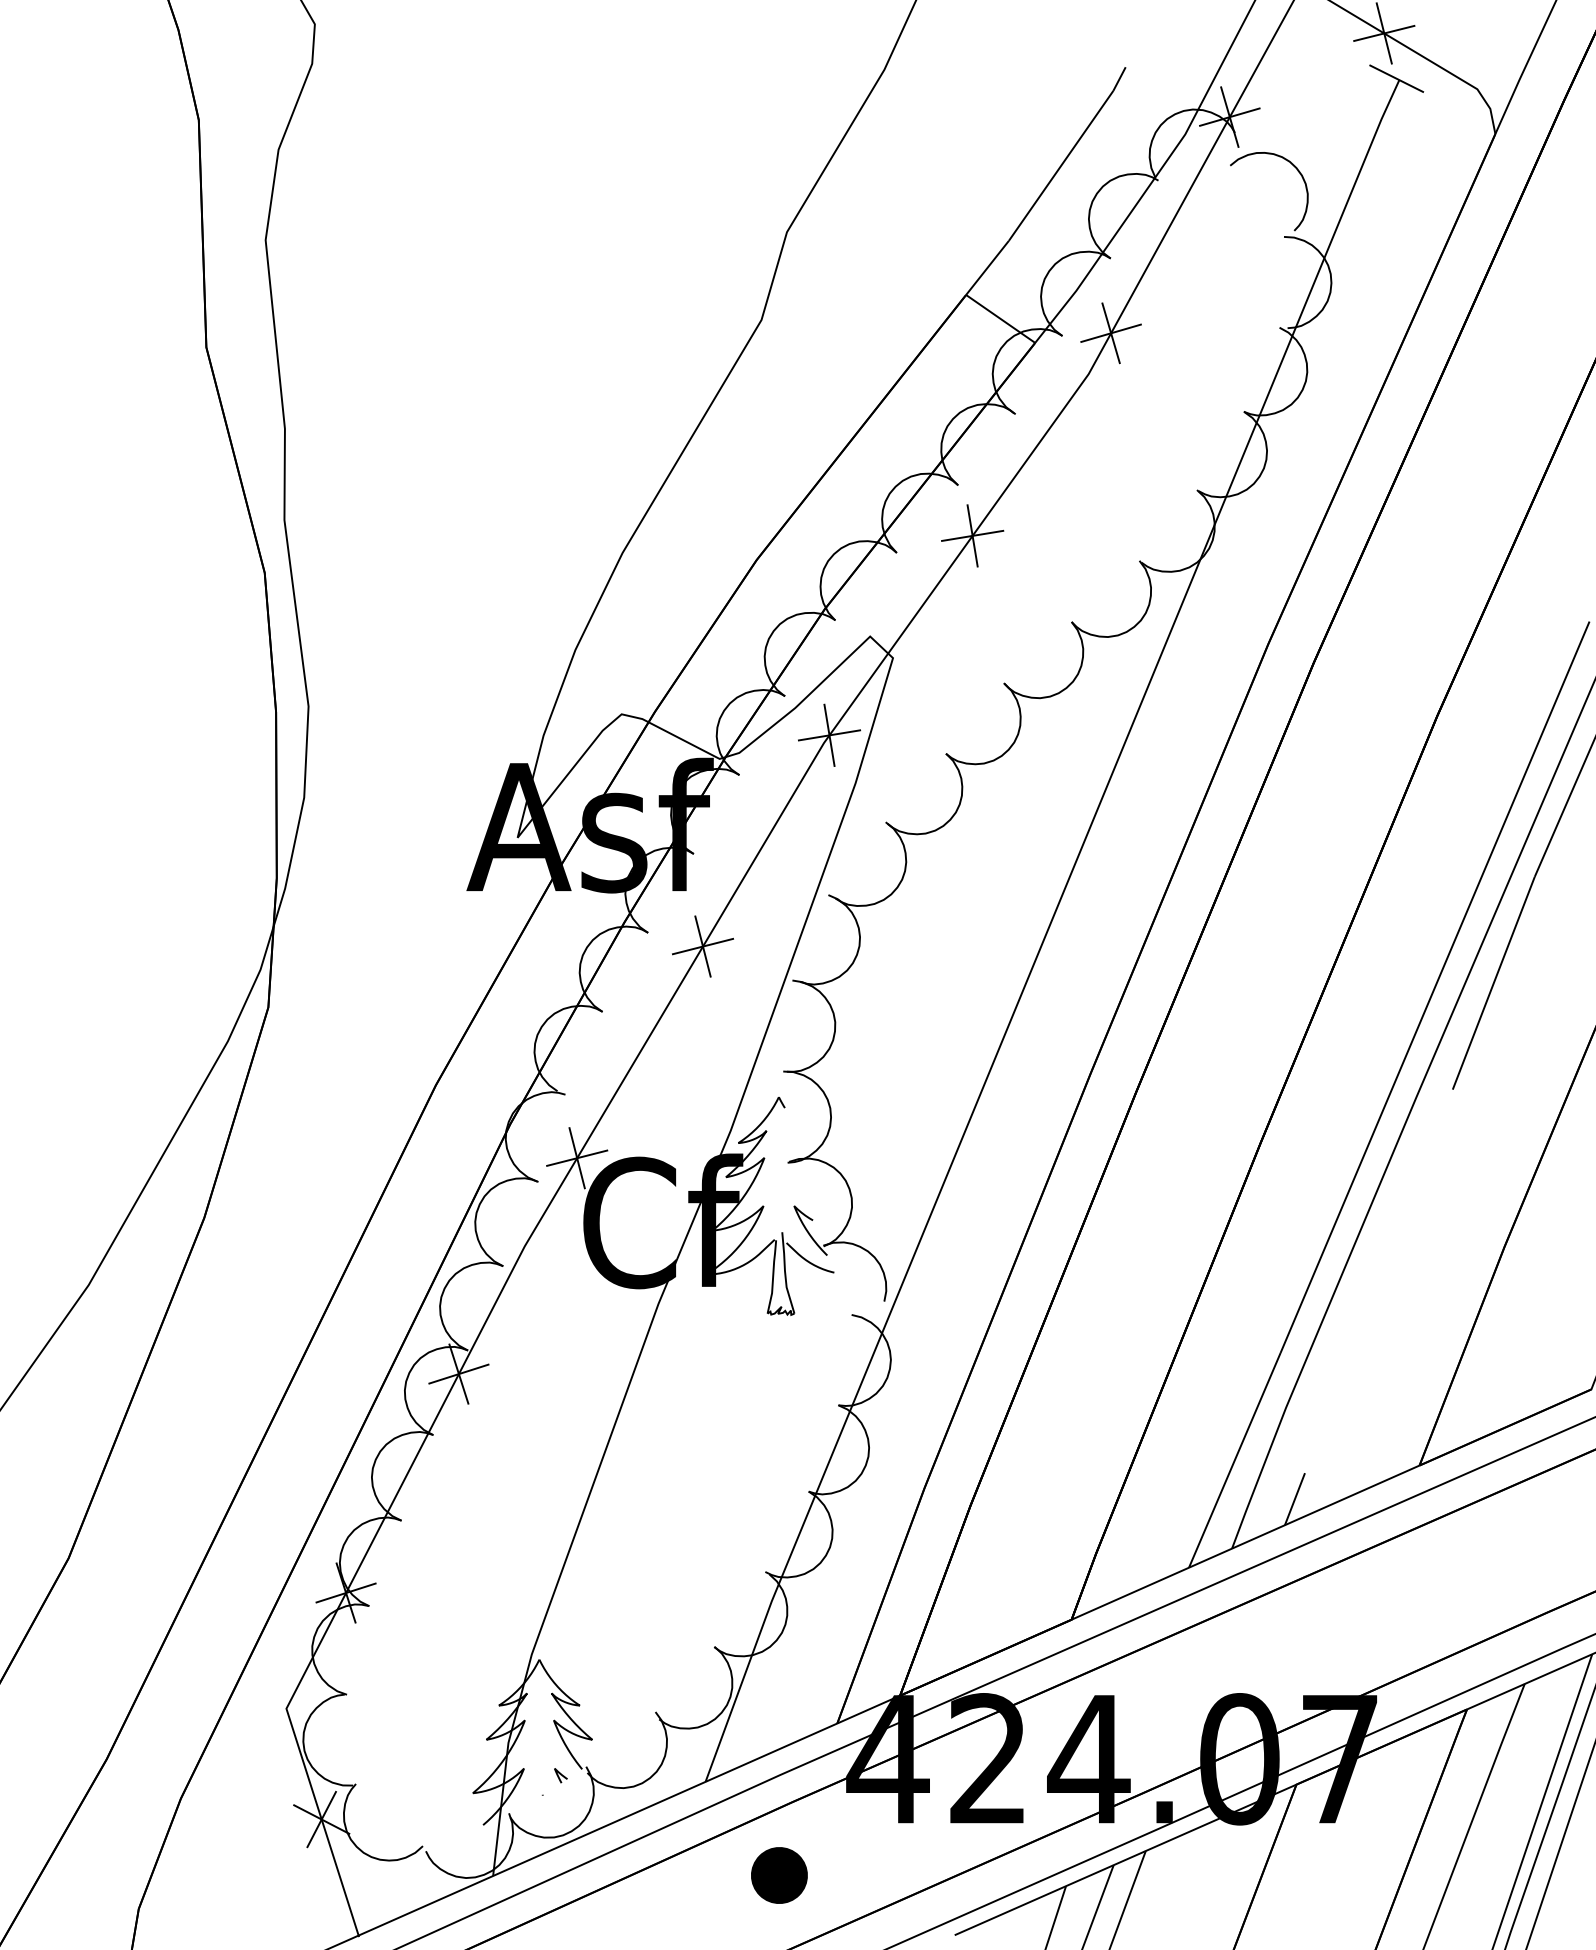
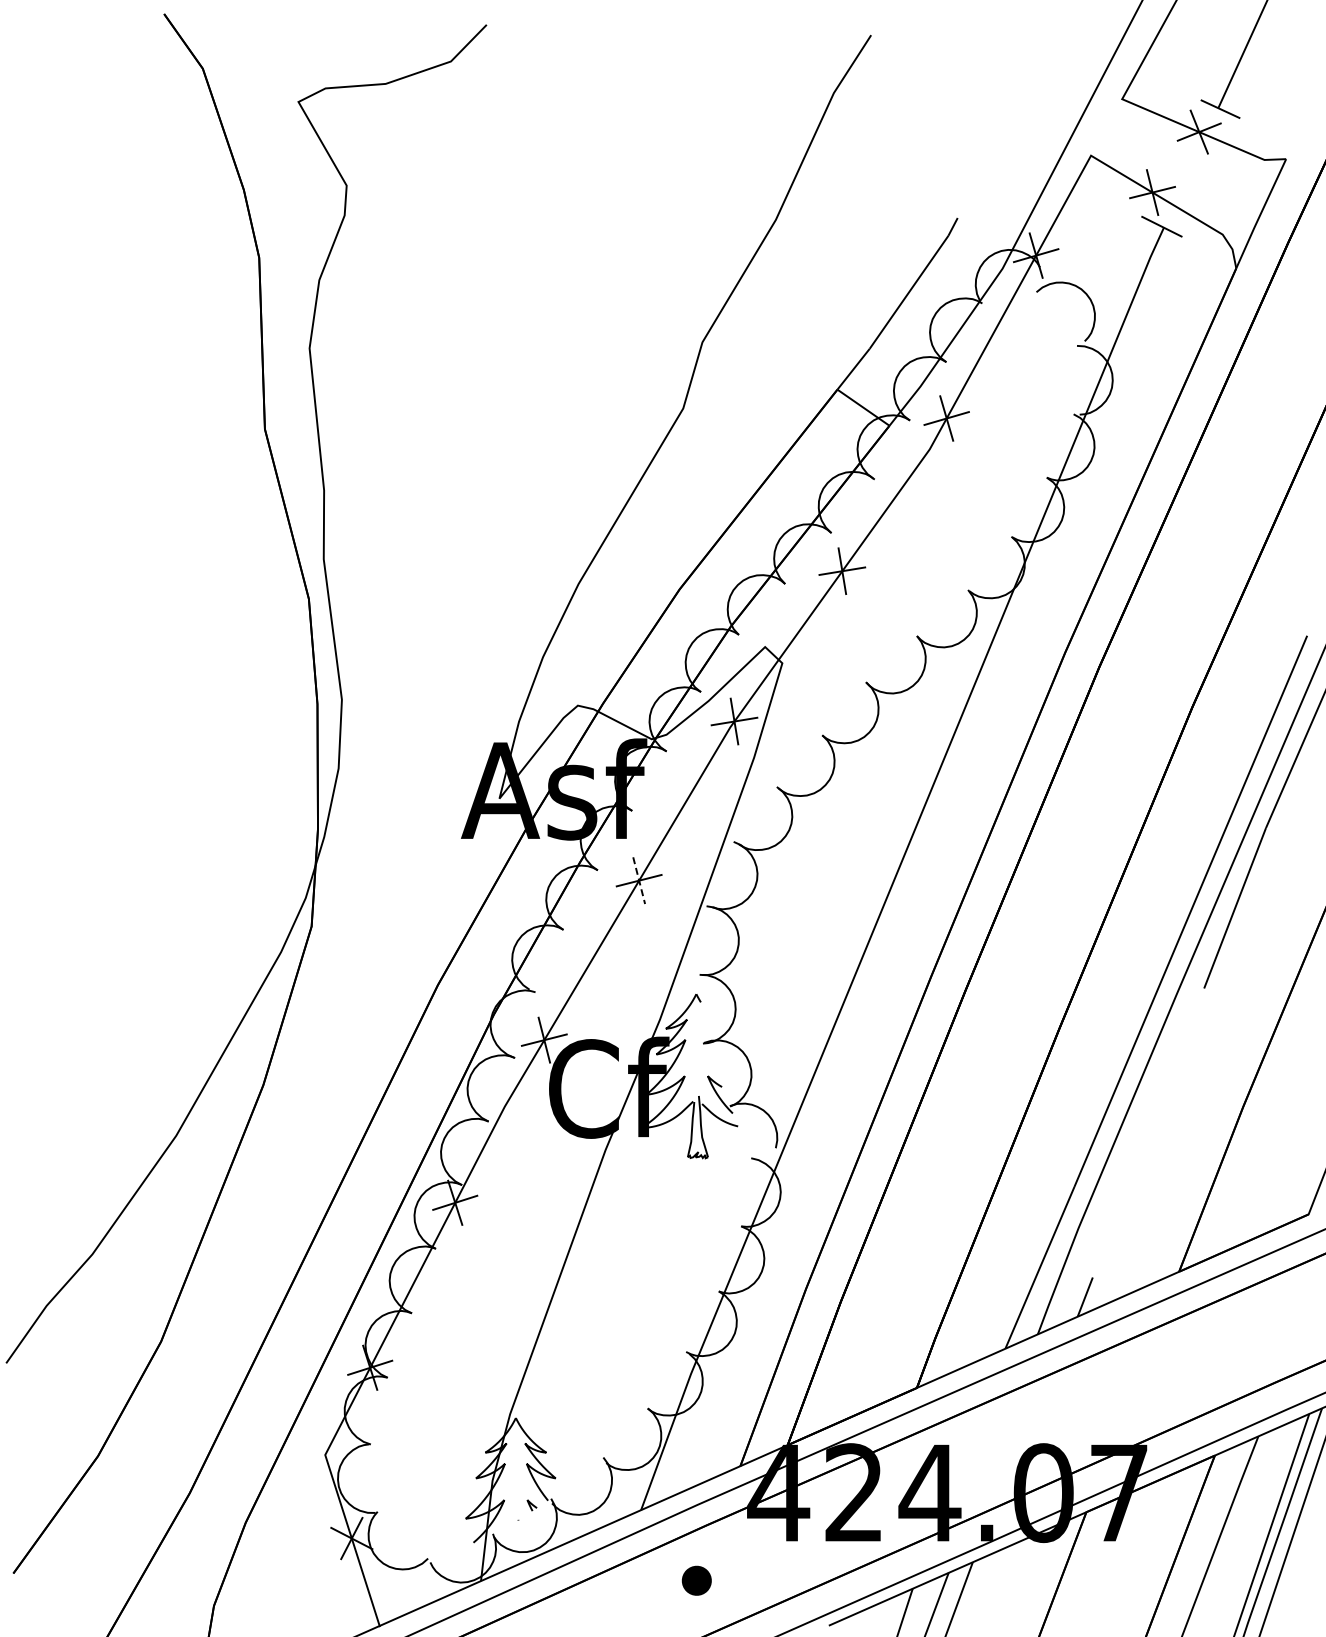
line: (703, 946) -> (639, 880), solid -> dashed
part: (779, 1875) -> (696, 1580), size x0.7

